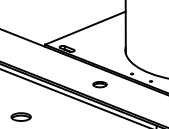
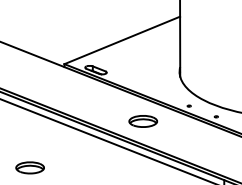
part: (99, 84) -> (142, 121), size x1.43

